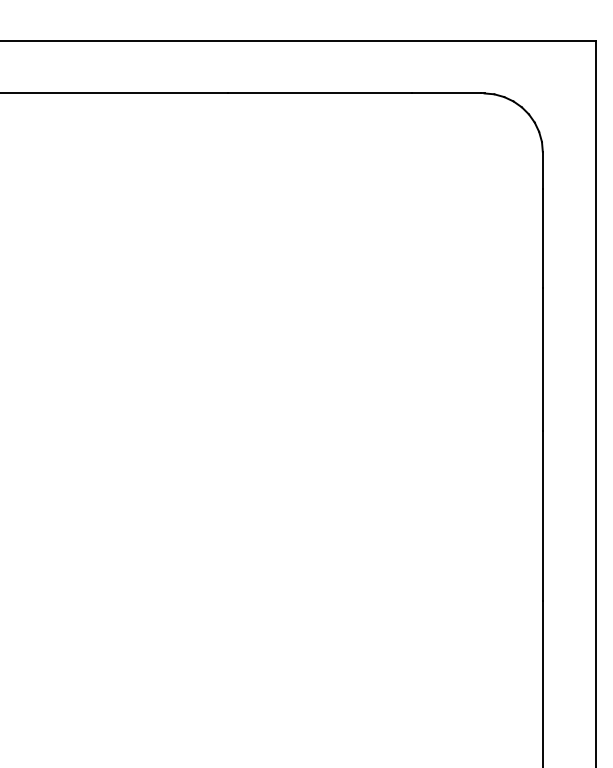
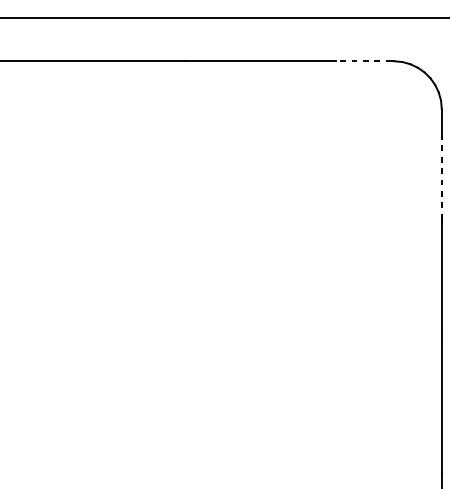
line: (446, 93) -> (363, 61), solid -> dashed
line: (542, 238) -> (441, 179), solid -> dashed

